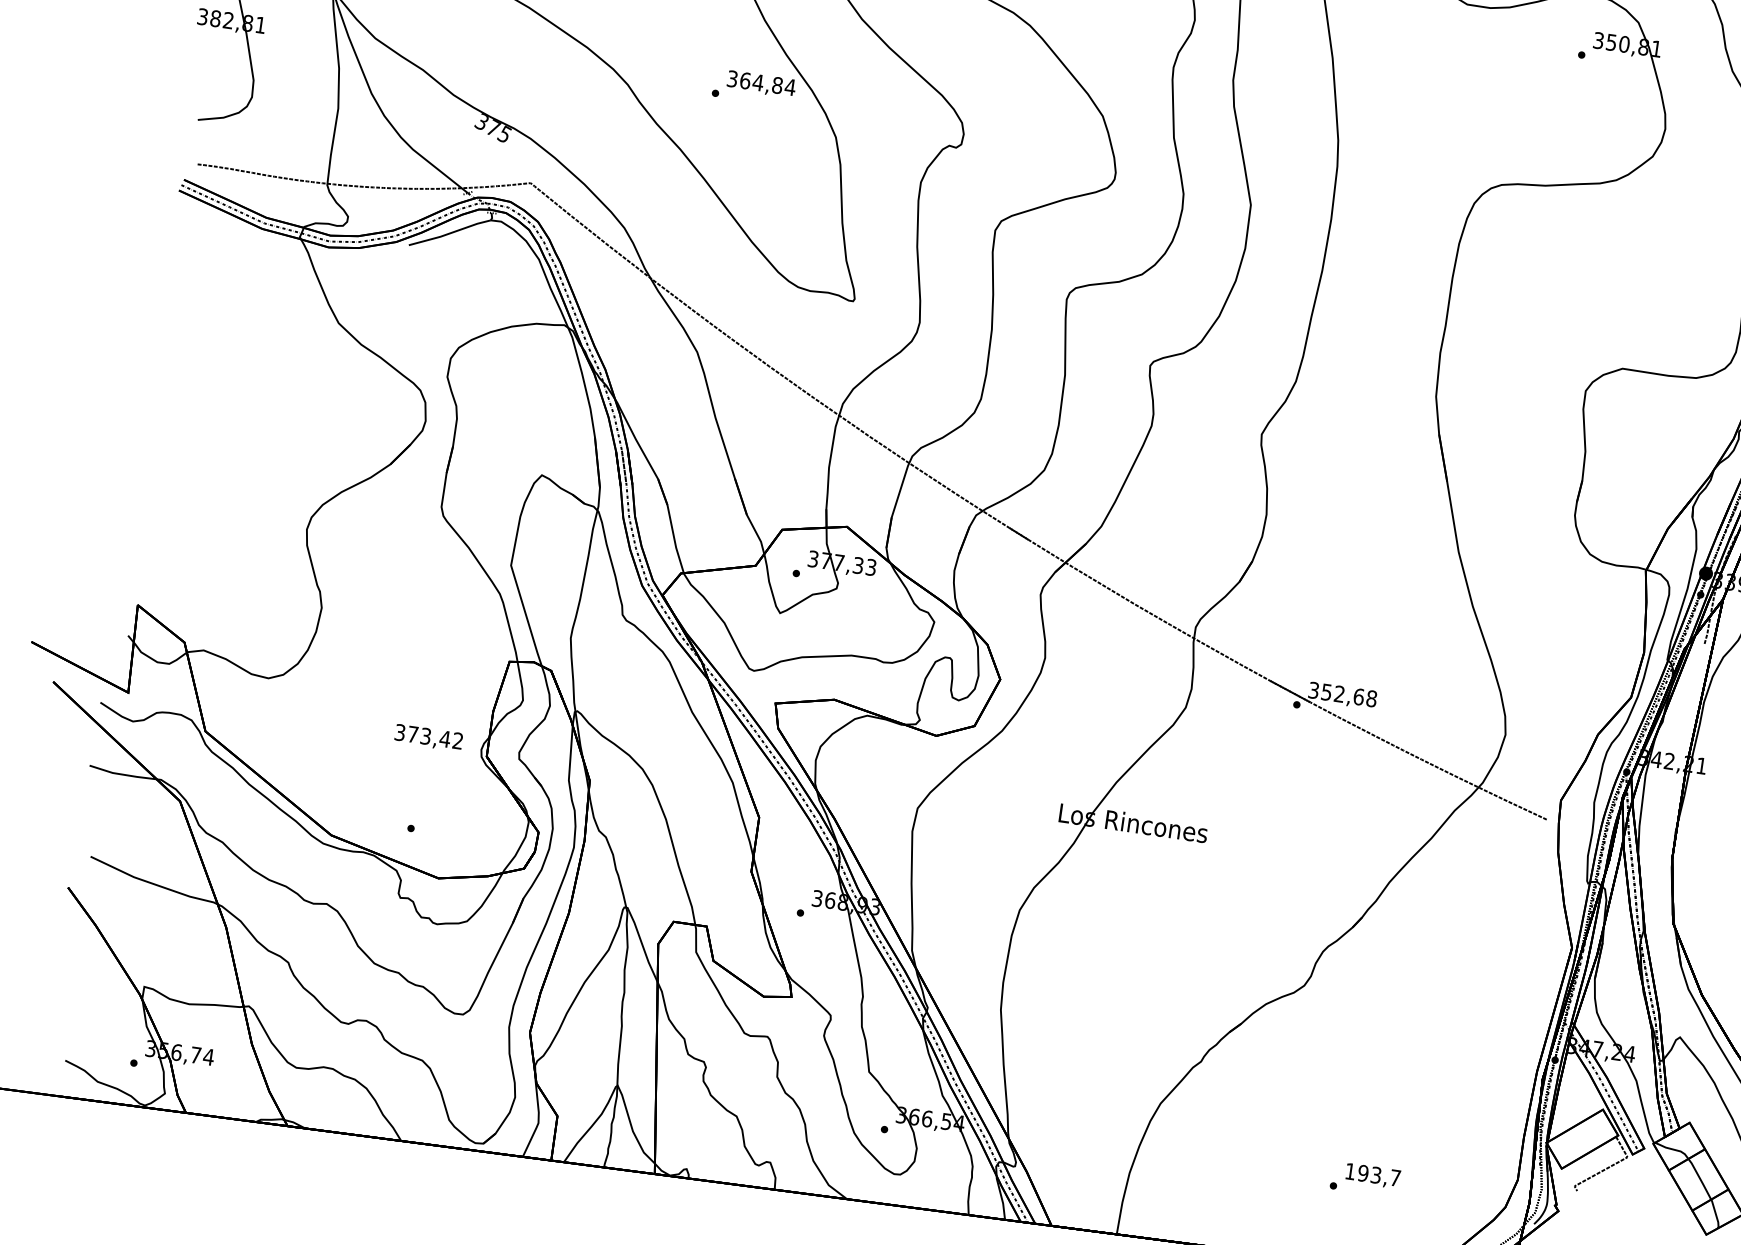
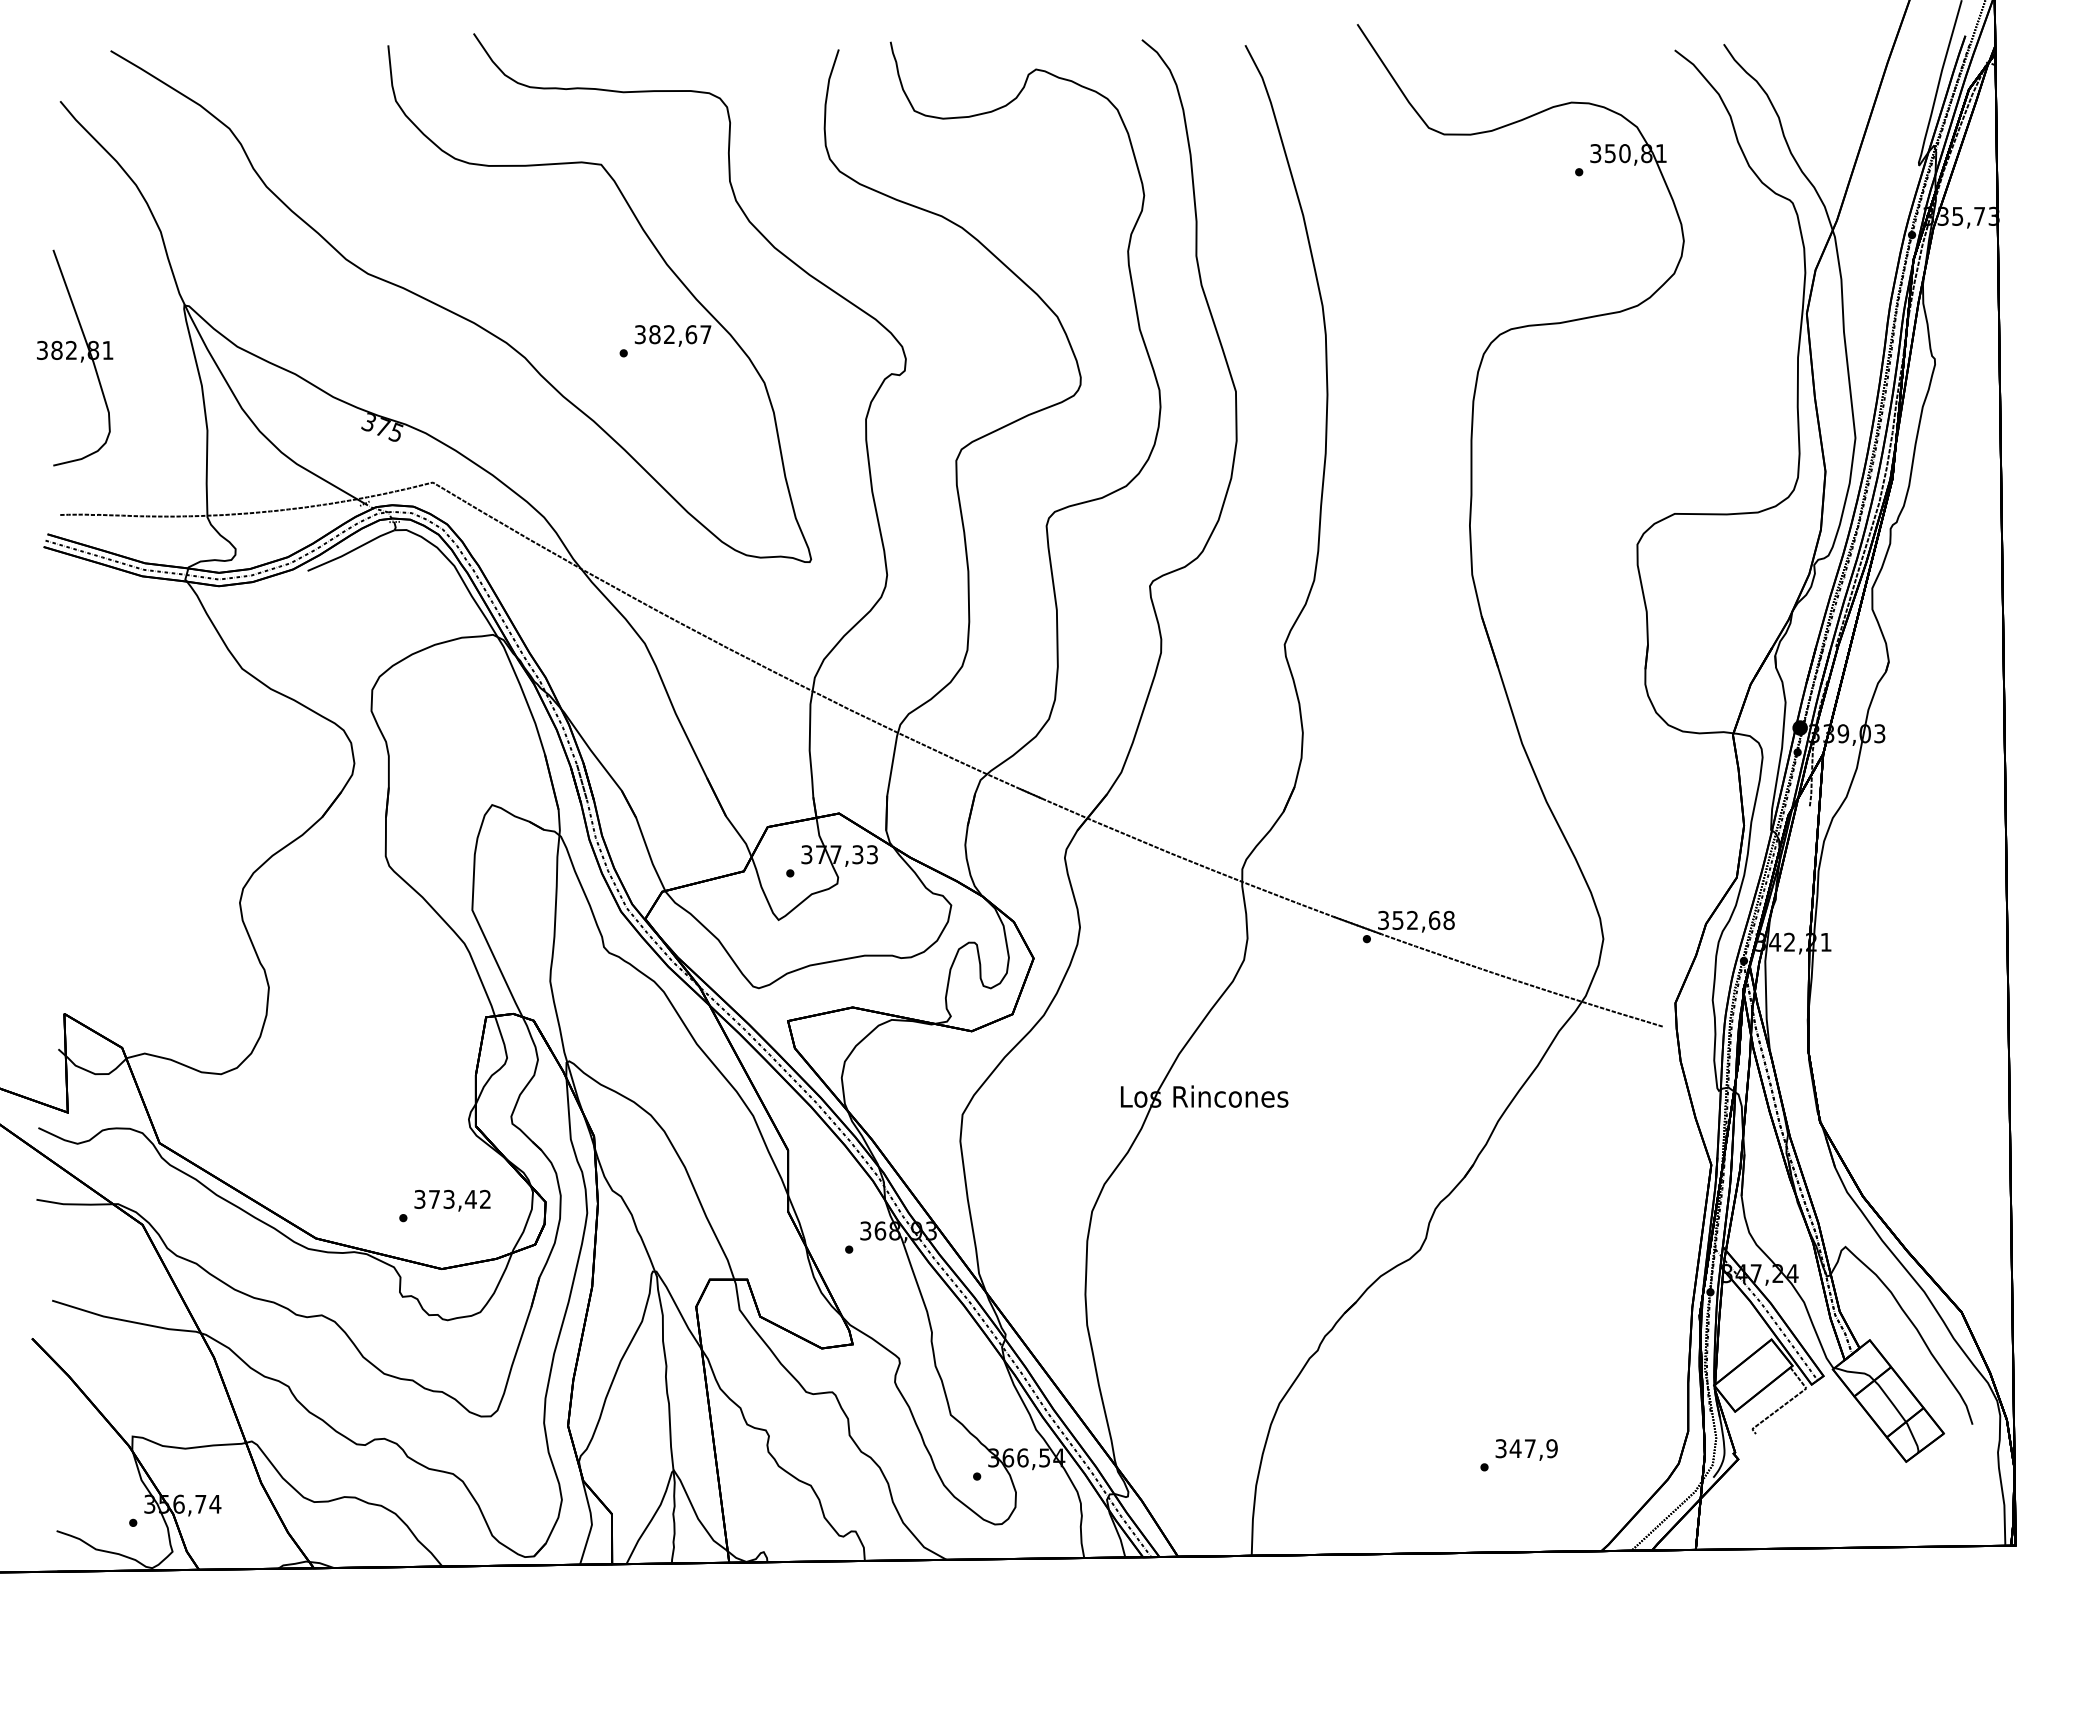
text: (767, 83) -> (680, 334), 364,84 -> 382,67
text: (428, 737) -> (452, 1200), moved
text: (1372, 1174) -> (1526, 1448), 193,7 -> 347,9

